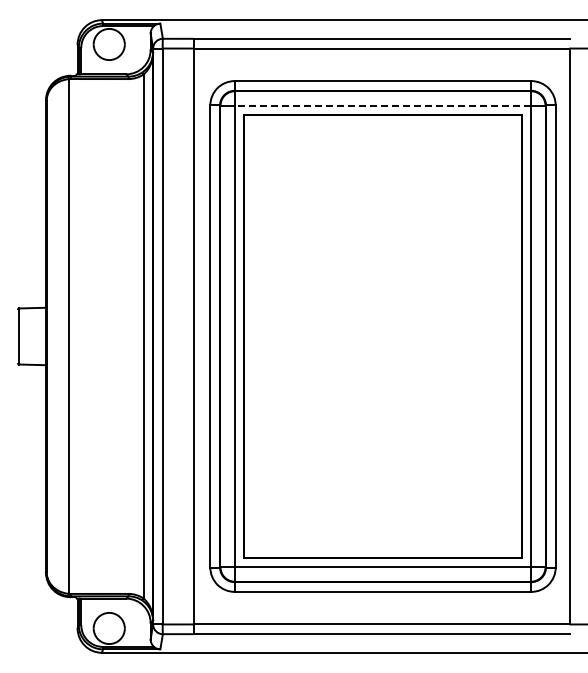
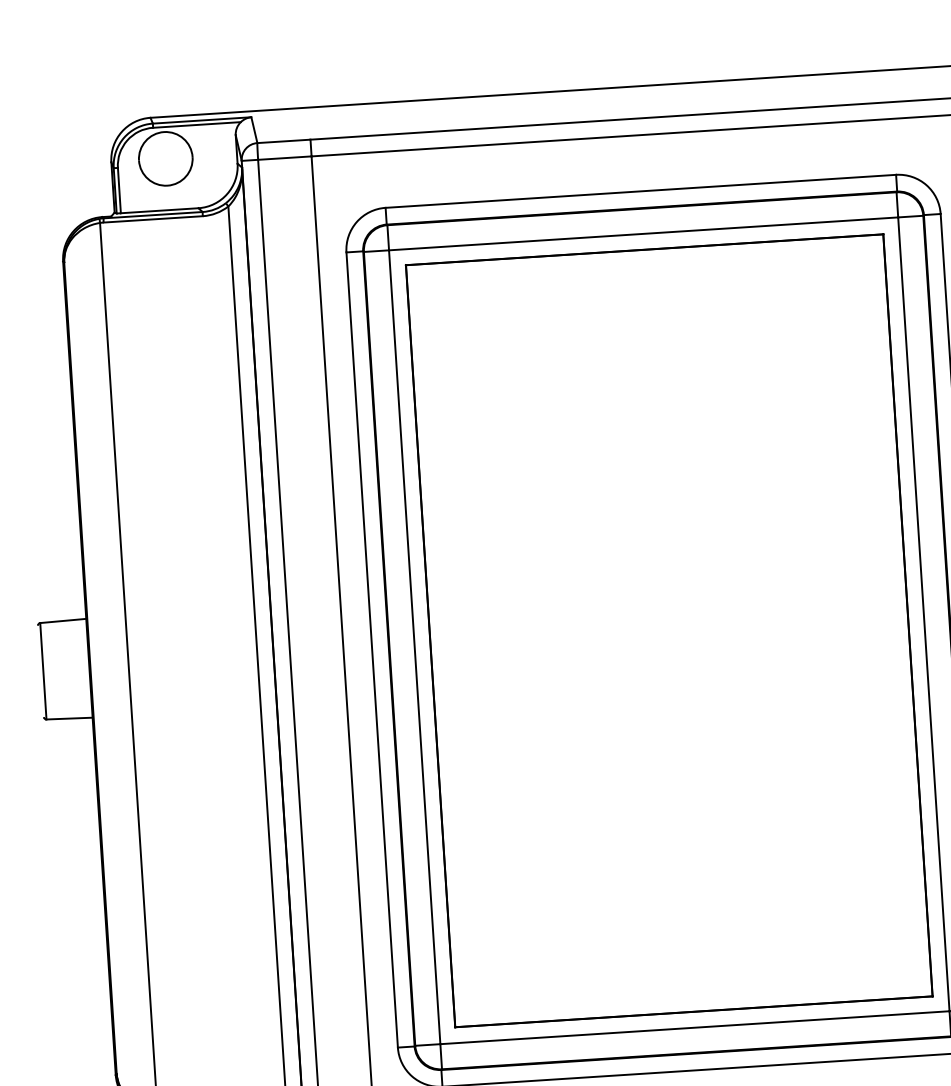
line: (383, 105) -> (644, 233), dashed -> solid

